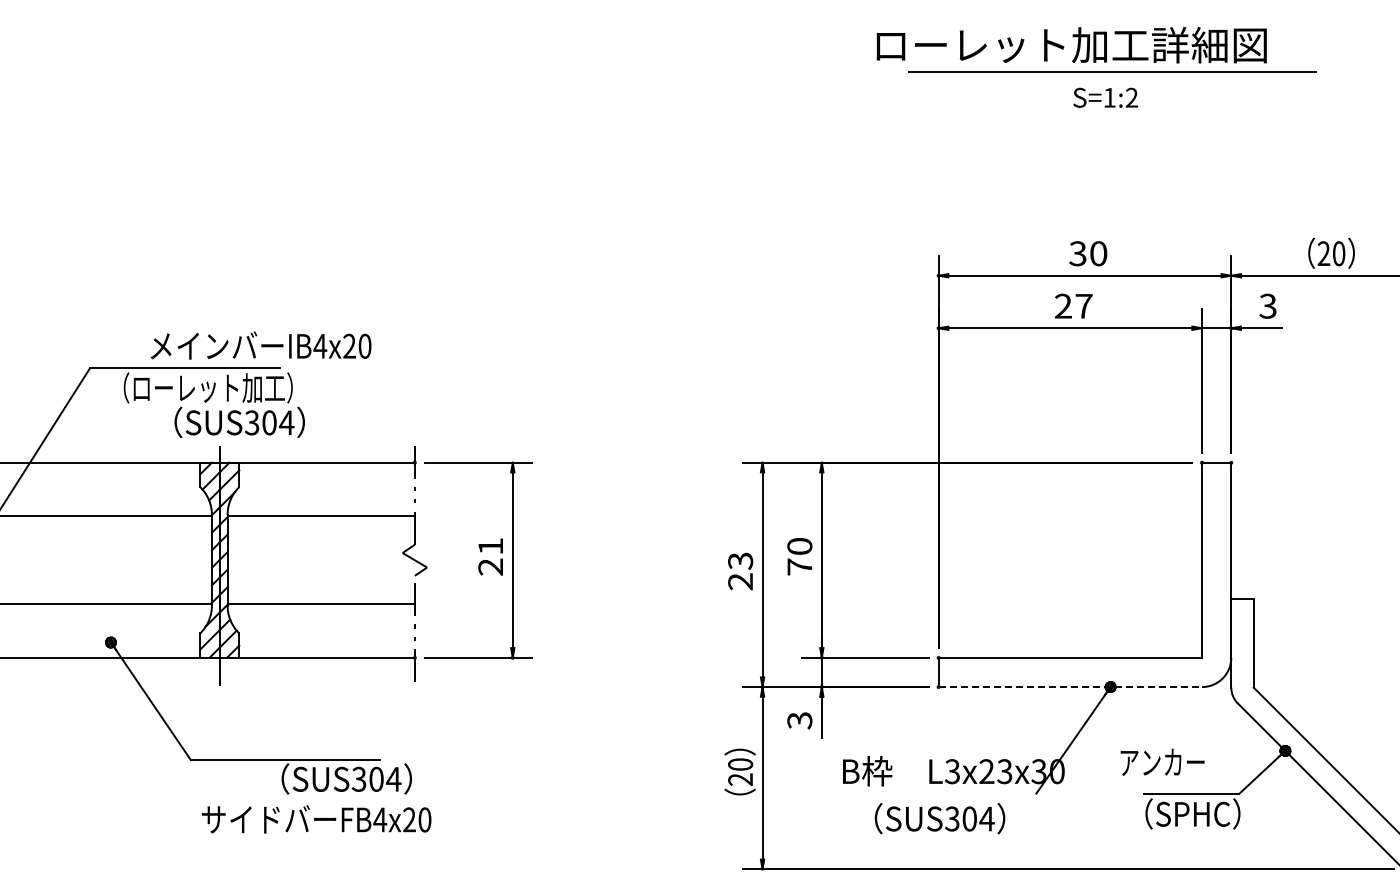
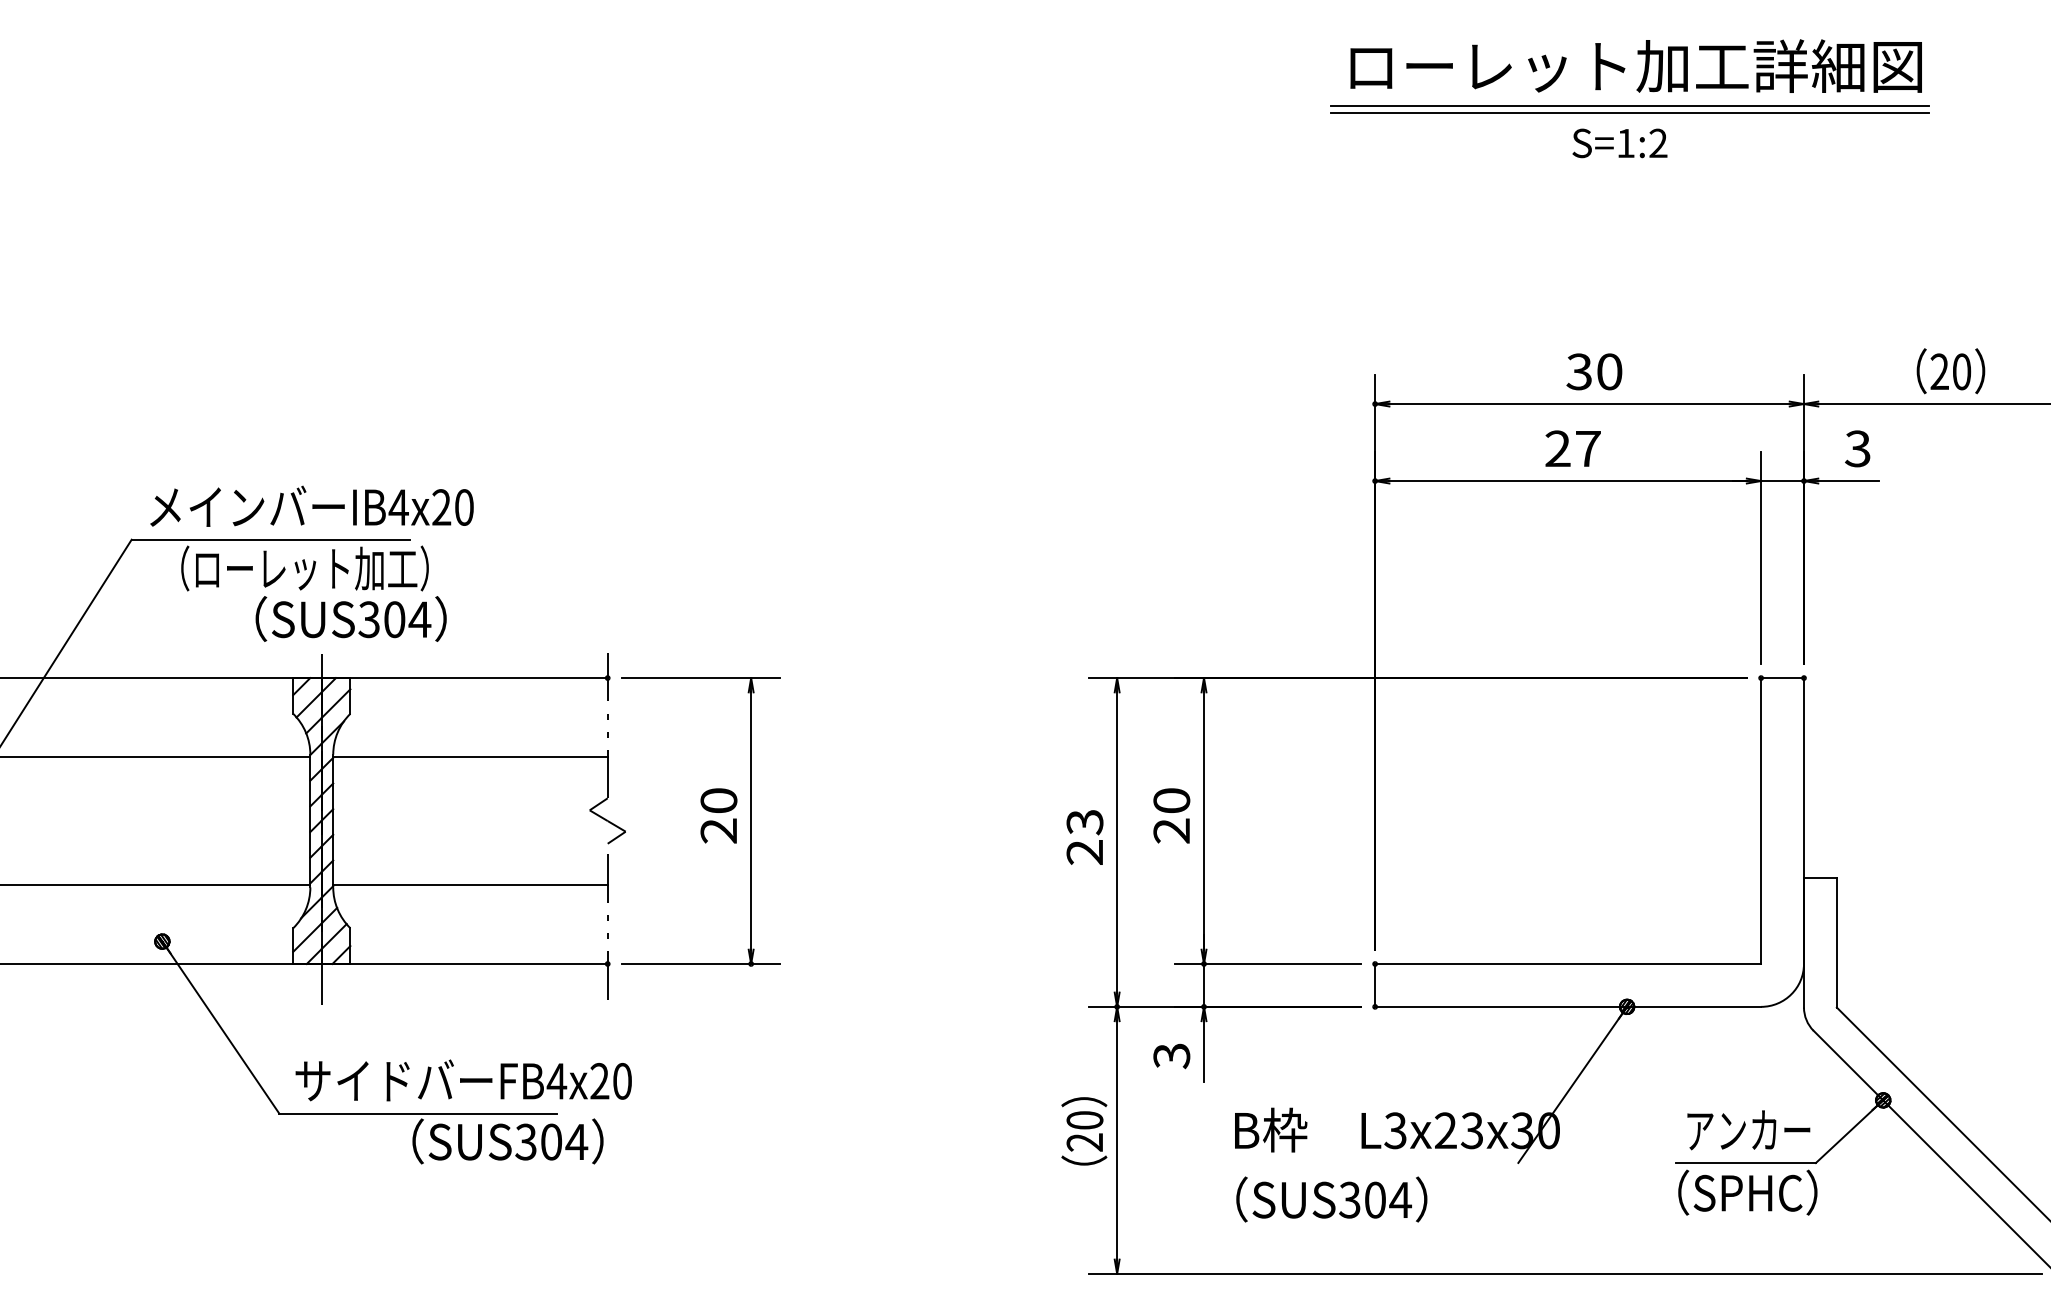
text: (1071, 44) -> (1635, 65), moved
line: (1112, 77) -> (1629, 113), added
text: (260, 345) -> (311, 506), moved
text: (490, 546) -> (718, 800), 21 -> 20
text: (799, 566) -> (1171, 830), 70 -> 20
line: (1070, 687) -> (1568, 1007), dashed -> solid
text: (1162, 761) -> (1748, 1129), moved
text: (939, 818) -> (1331, 1199), moved
text: (316, 819) -> (463, 1080), moved

